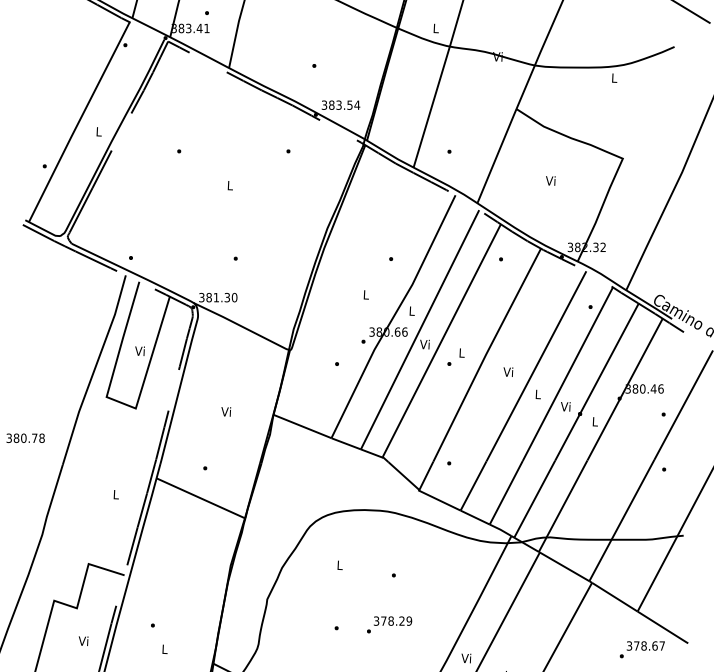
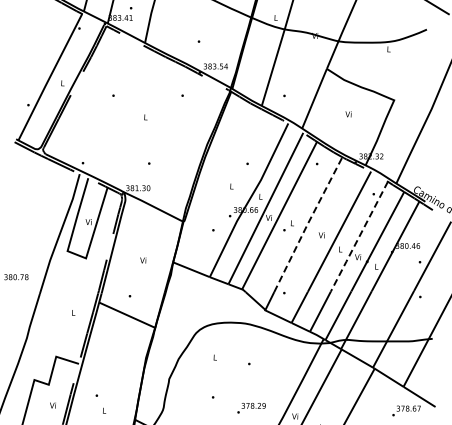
line: (485, 354) -> (307, 224), solid -> dashed
line: (568, 375) -> (359, 237), solid -> dashed
text: (389, 625) -> (251, 408), moved

